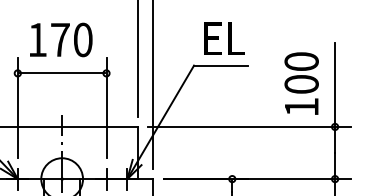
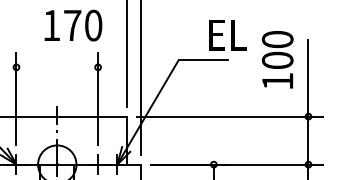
text: (224, 38) -> (227, 35), moved
text: (61, 39) -> (73, 25), moved
line: (62, 73) -> (57, 67), removed
text: (301, 83) -> (277, 59), moved

